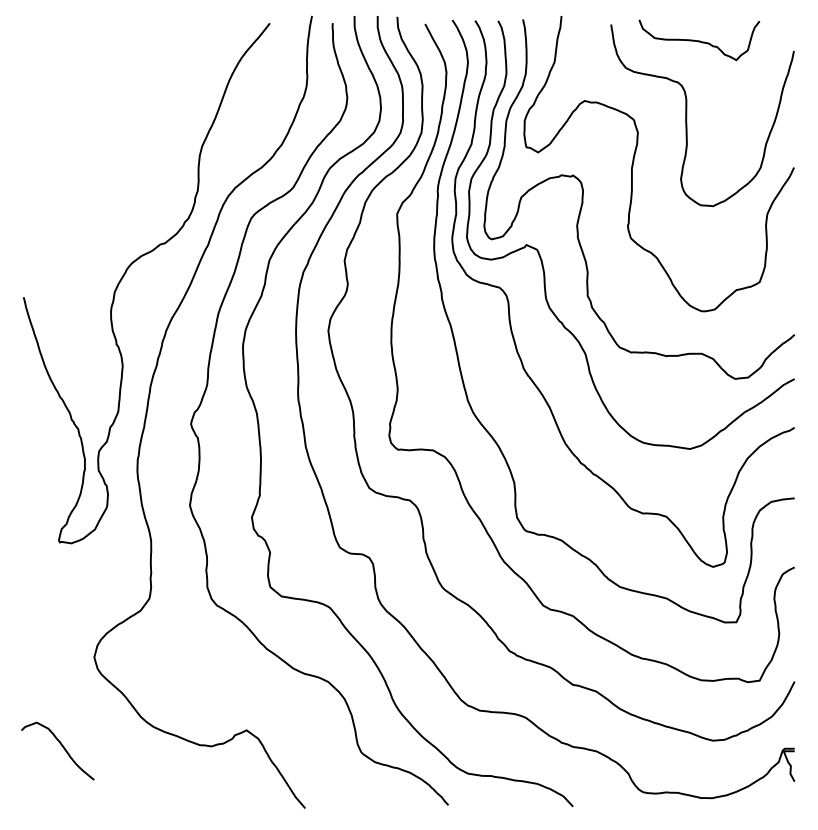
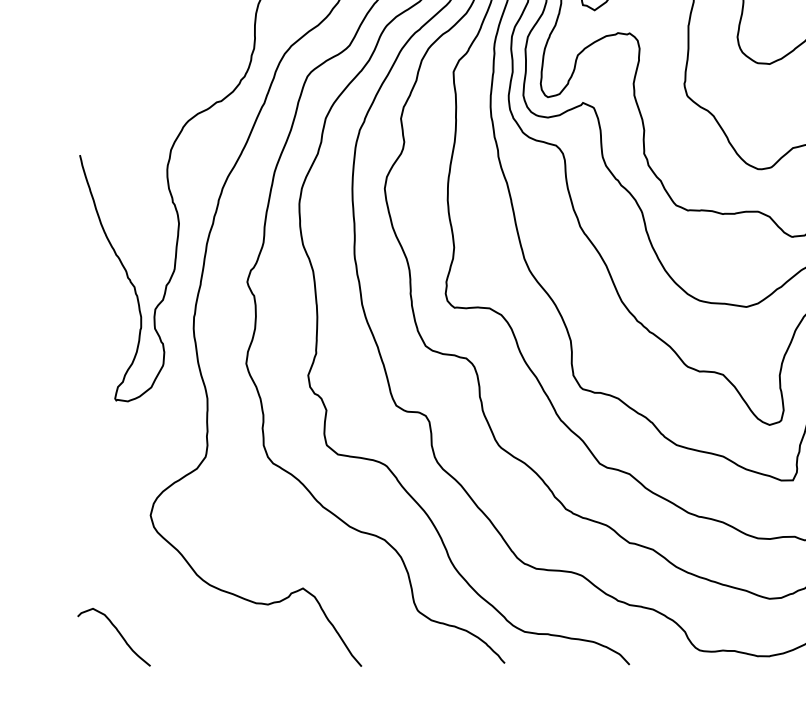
curve: (61, 746) -> (117, 632), moved

